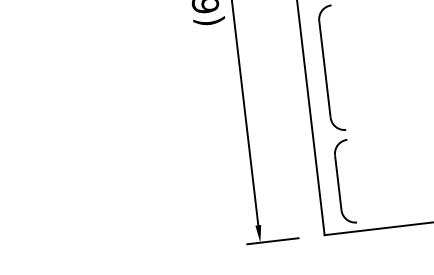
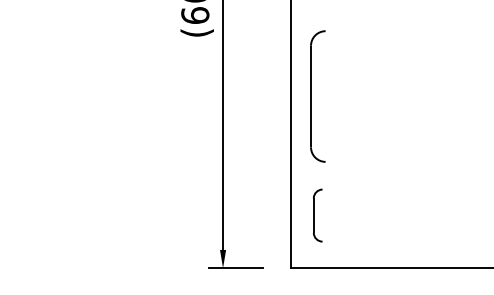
part: (344, 181) -> (317, 215), size x0.6

